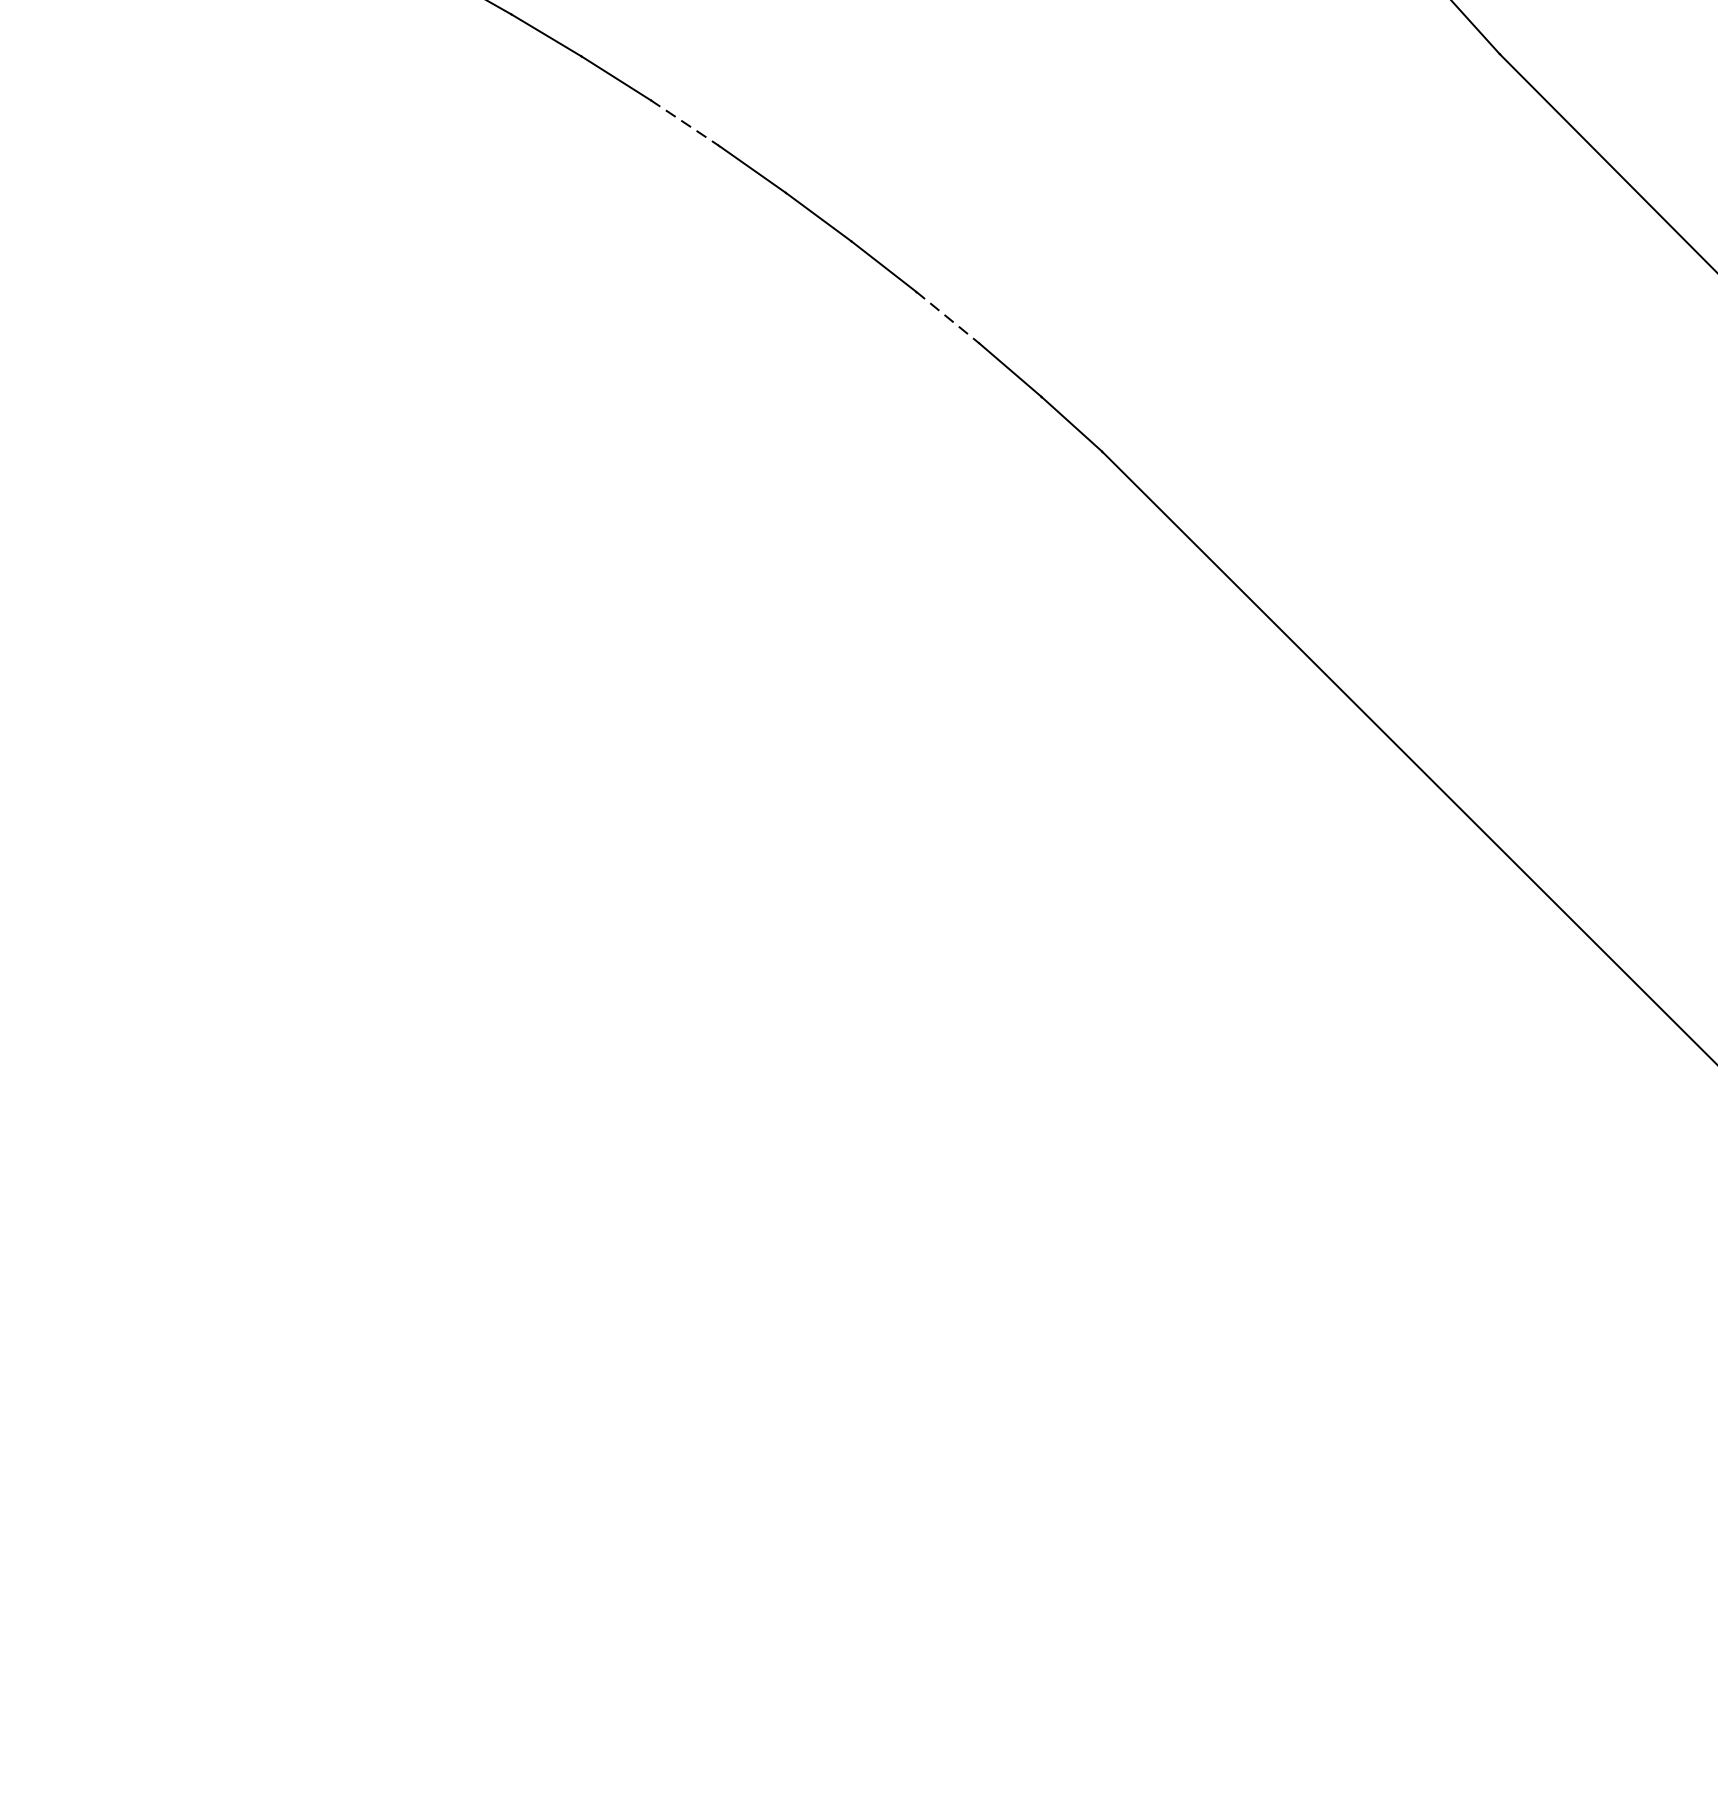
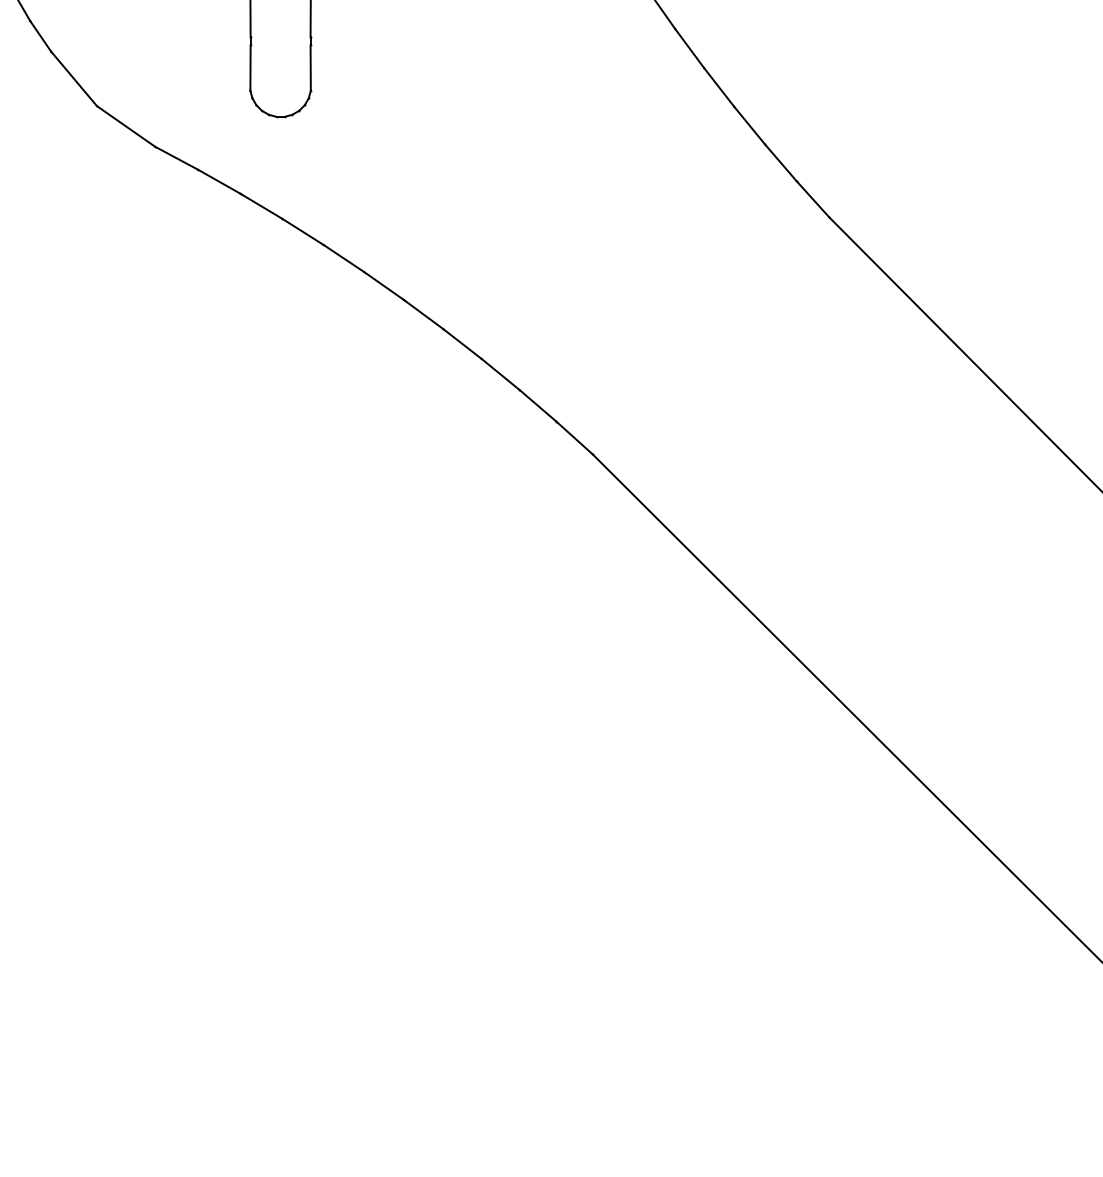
line: (685, 122) -> (344, 258), dashed -> solid
line: (947, 317) -> (500, 374), dashed -> solid

